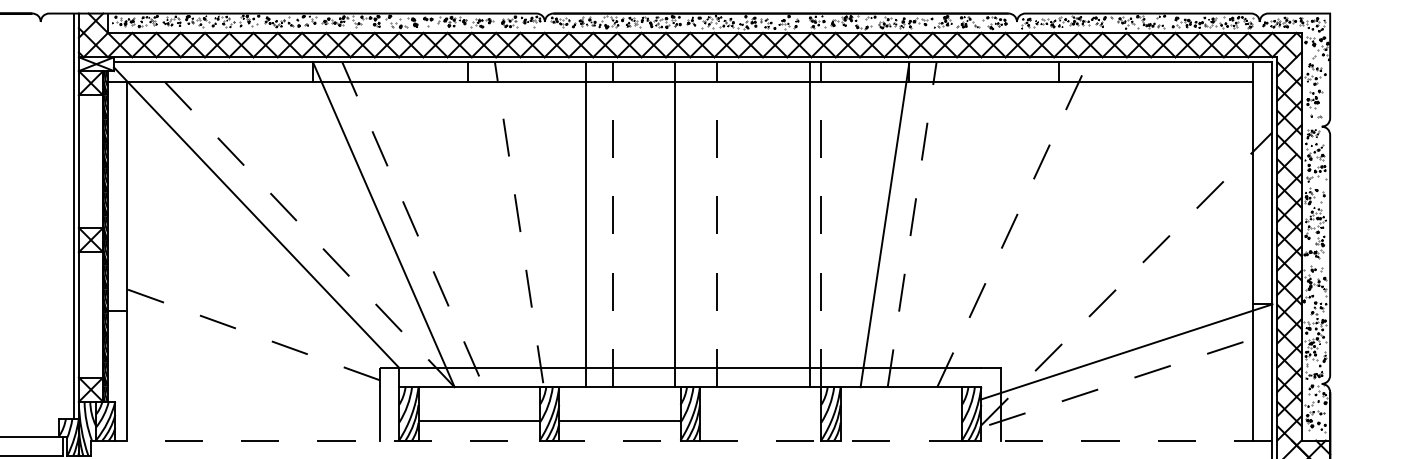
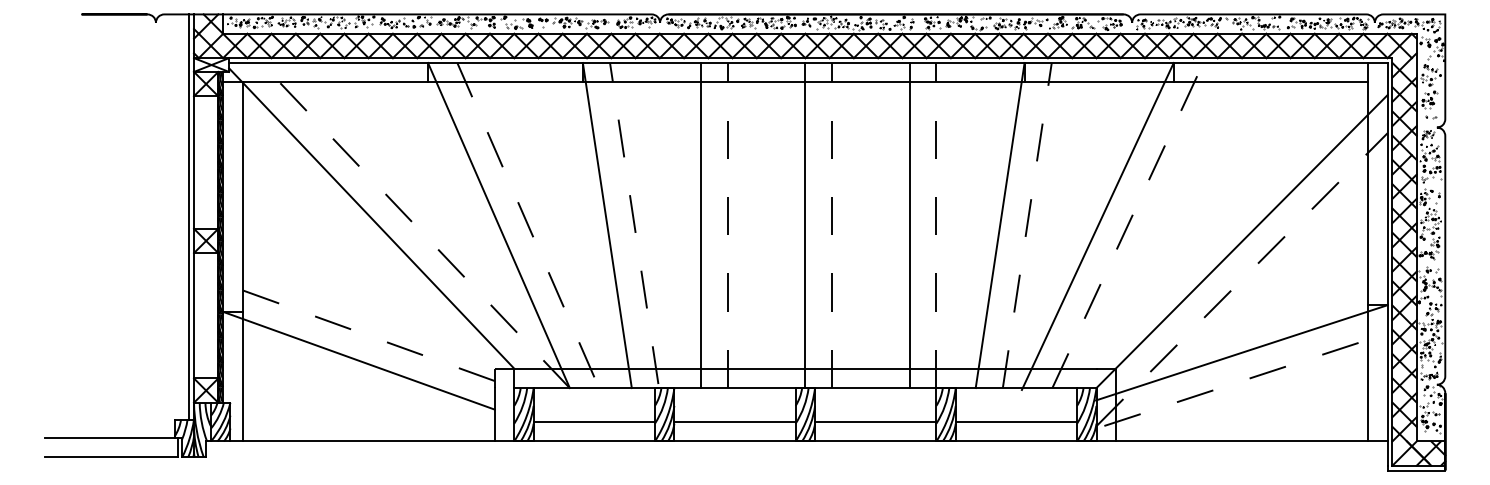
line: (491, 224) -> (606, 225), added
line: (675, 224) -> (805, 225), moved
line: (810, 224) -> (909, 225), moved
line: (982, 224) -> (1097, 225), added
line: (1126, 240) -> (1241, 241), added
line: (243, 359) -> (358, 360), added
line: (760, 421) -> (875, 422), added
line: (901, 421) -> (1016, 422), added
line: (694, 440) -> (809, 441), dashed -> solid

